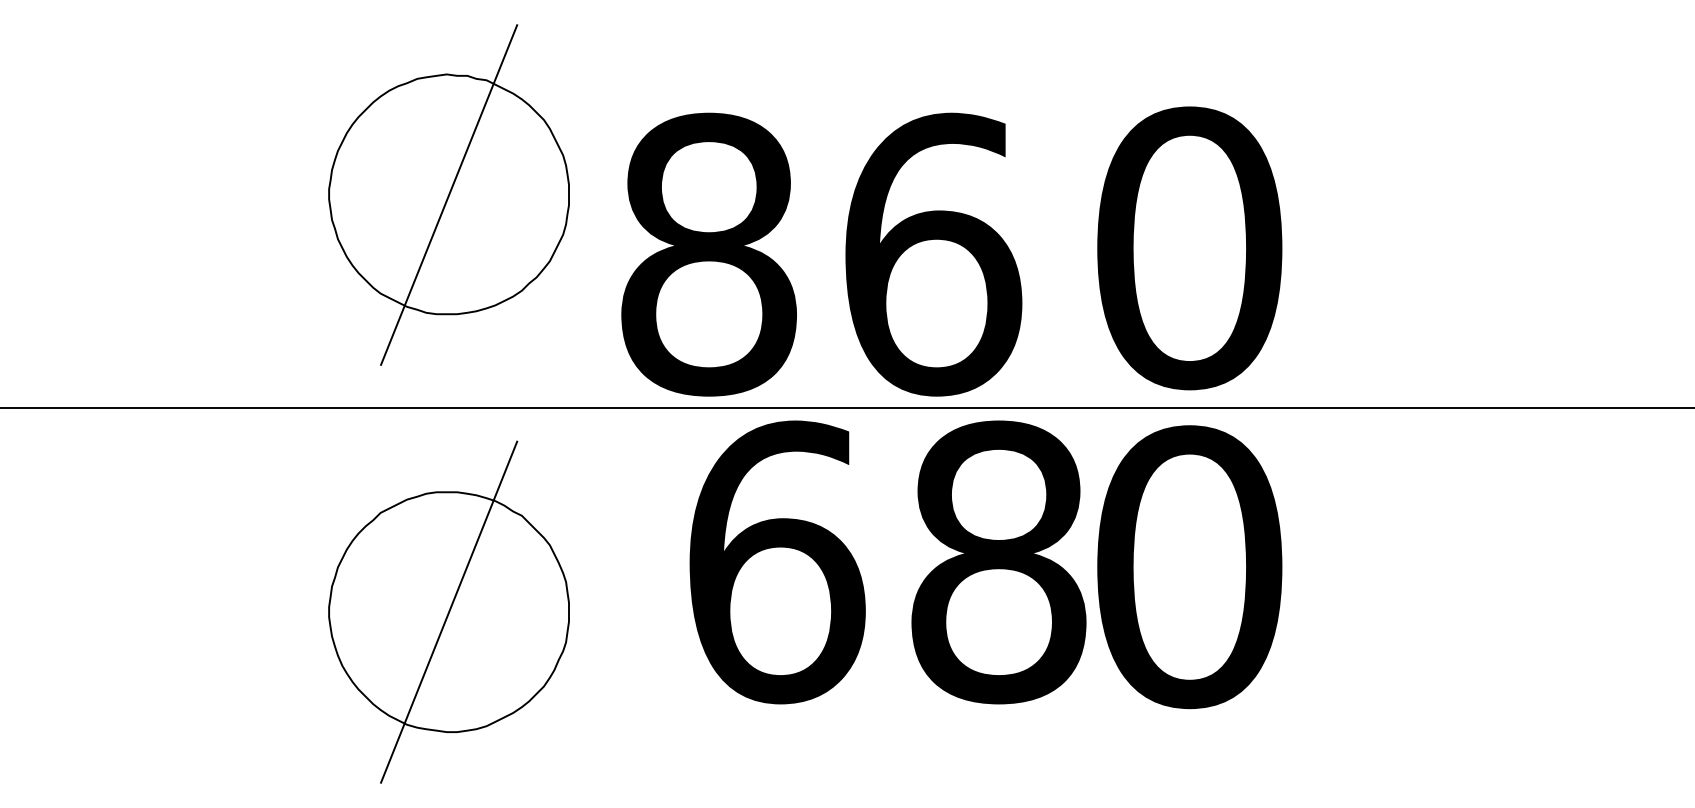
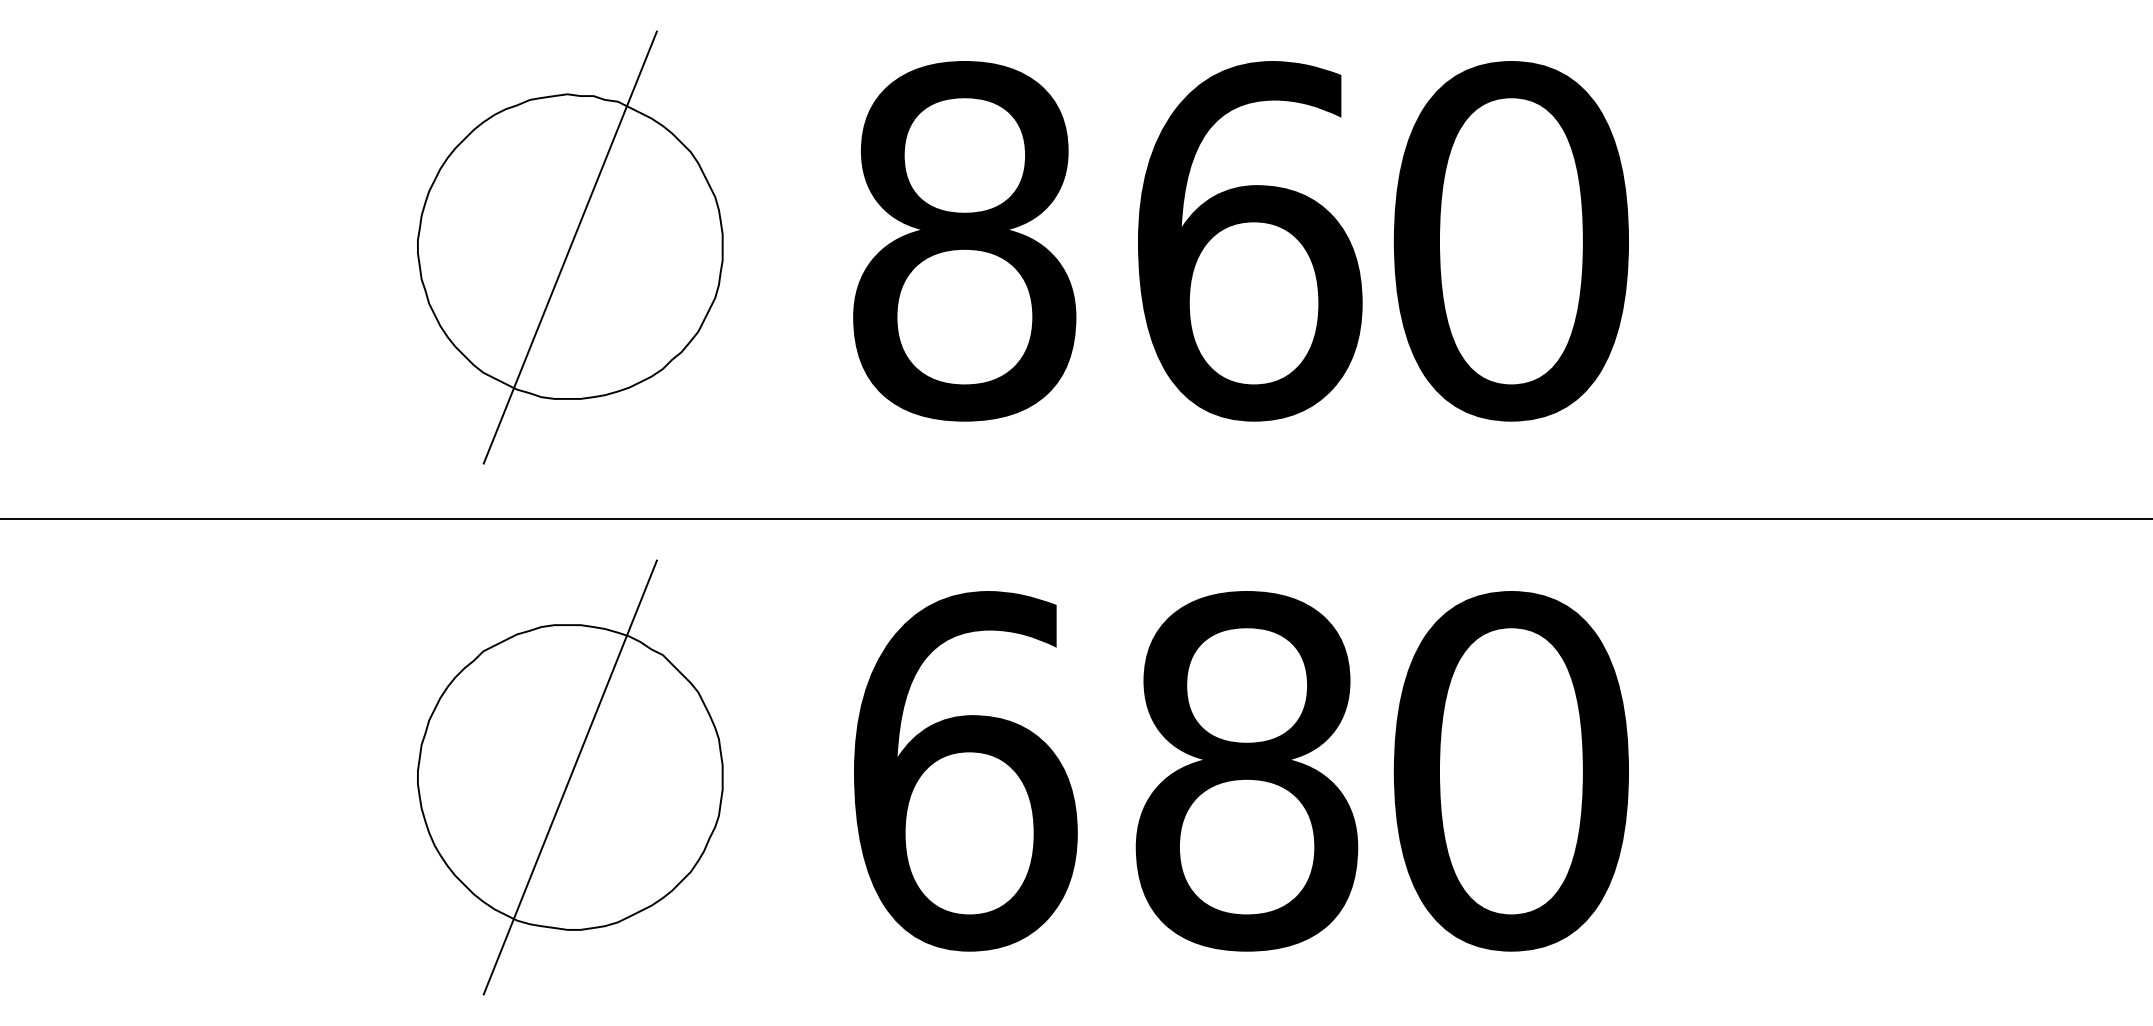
text: (1189, 248) -> (1510, 241), moved
text: (821, 254) -> (1107, 241), moved
text: (888, 562) -> (1106, 771), moved
text: (1189, 567) -> (1510, 771), moved

